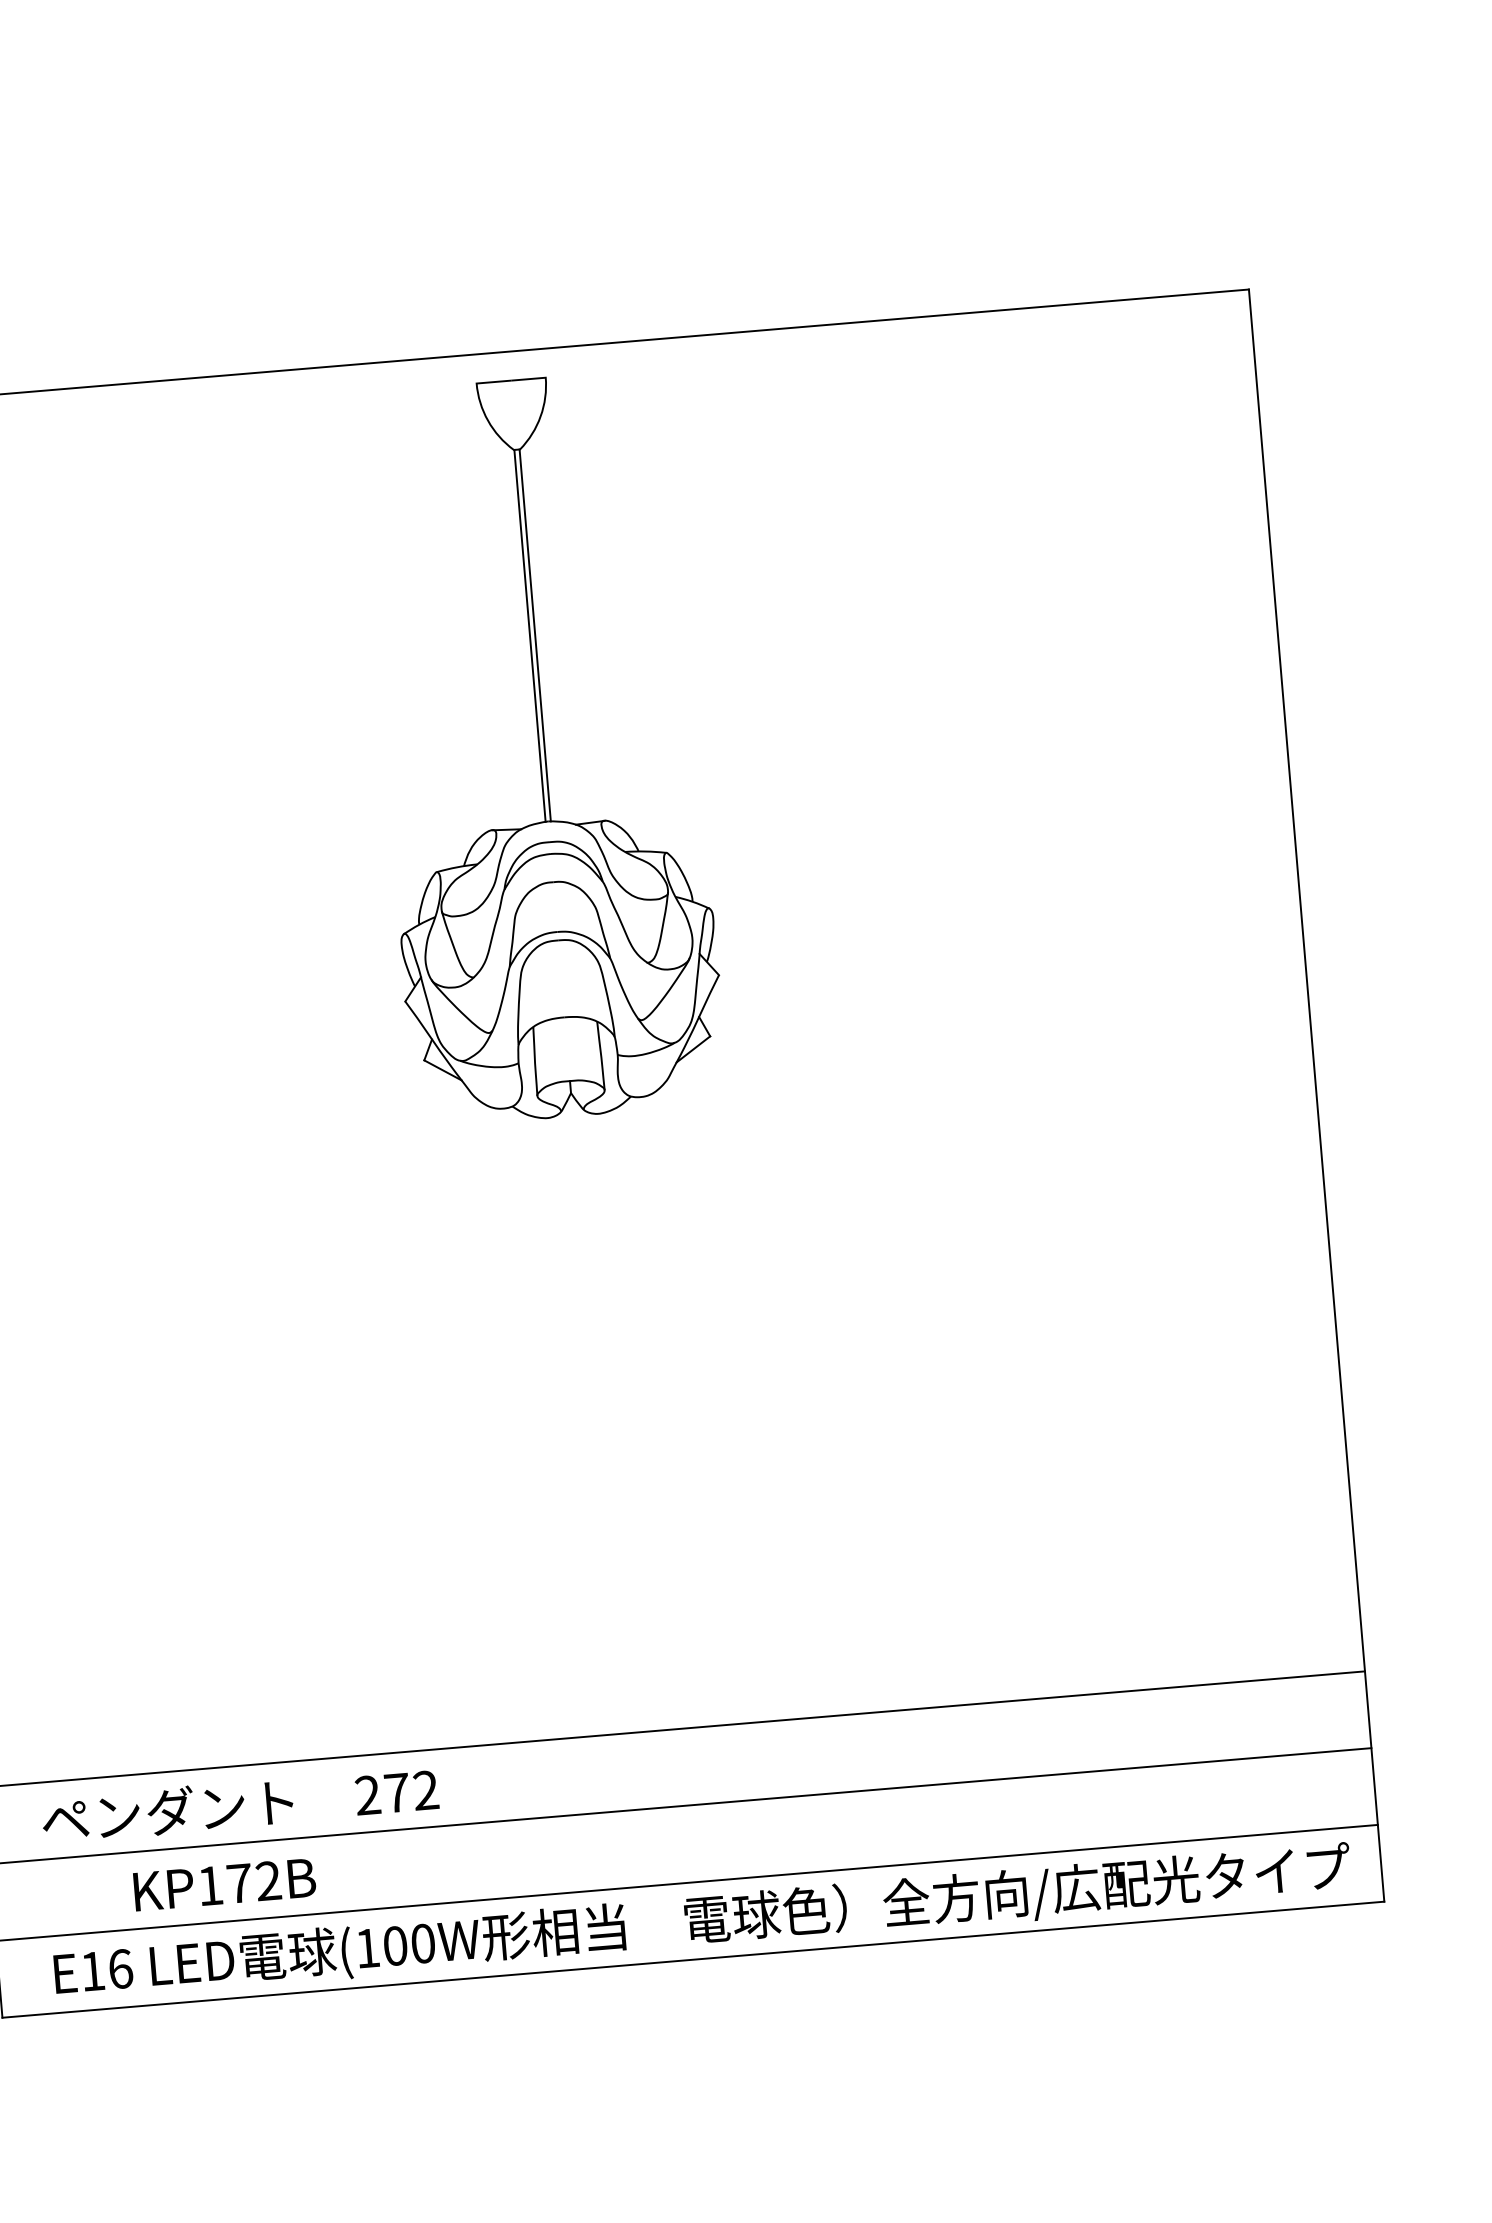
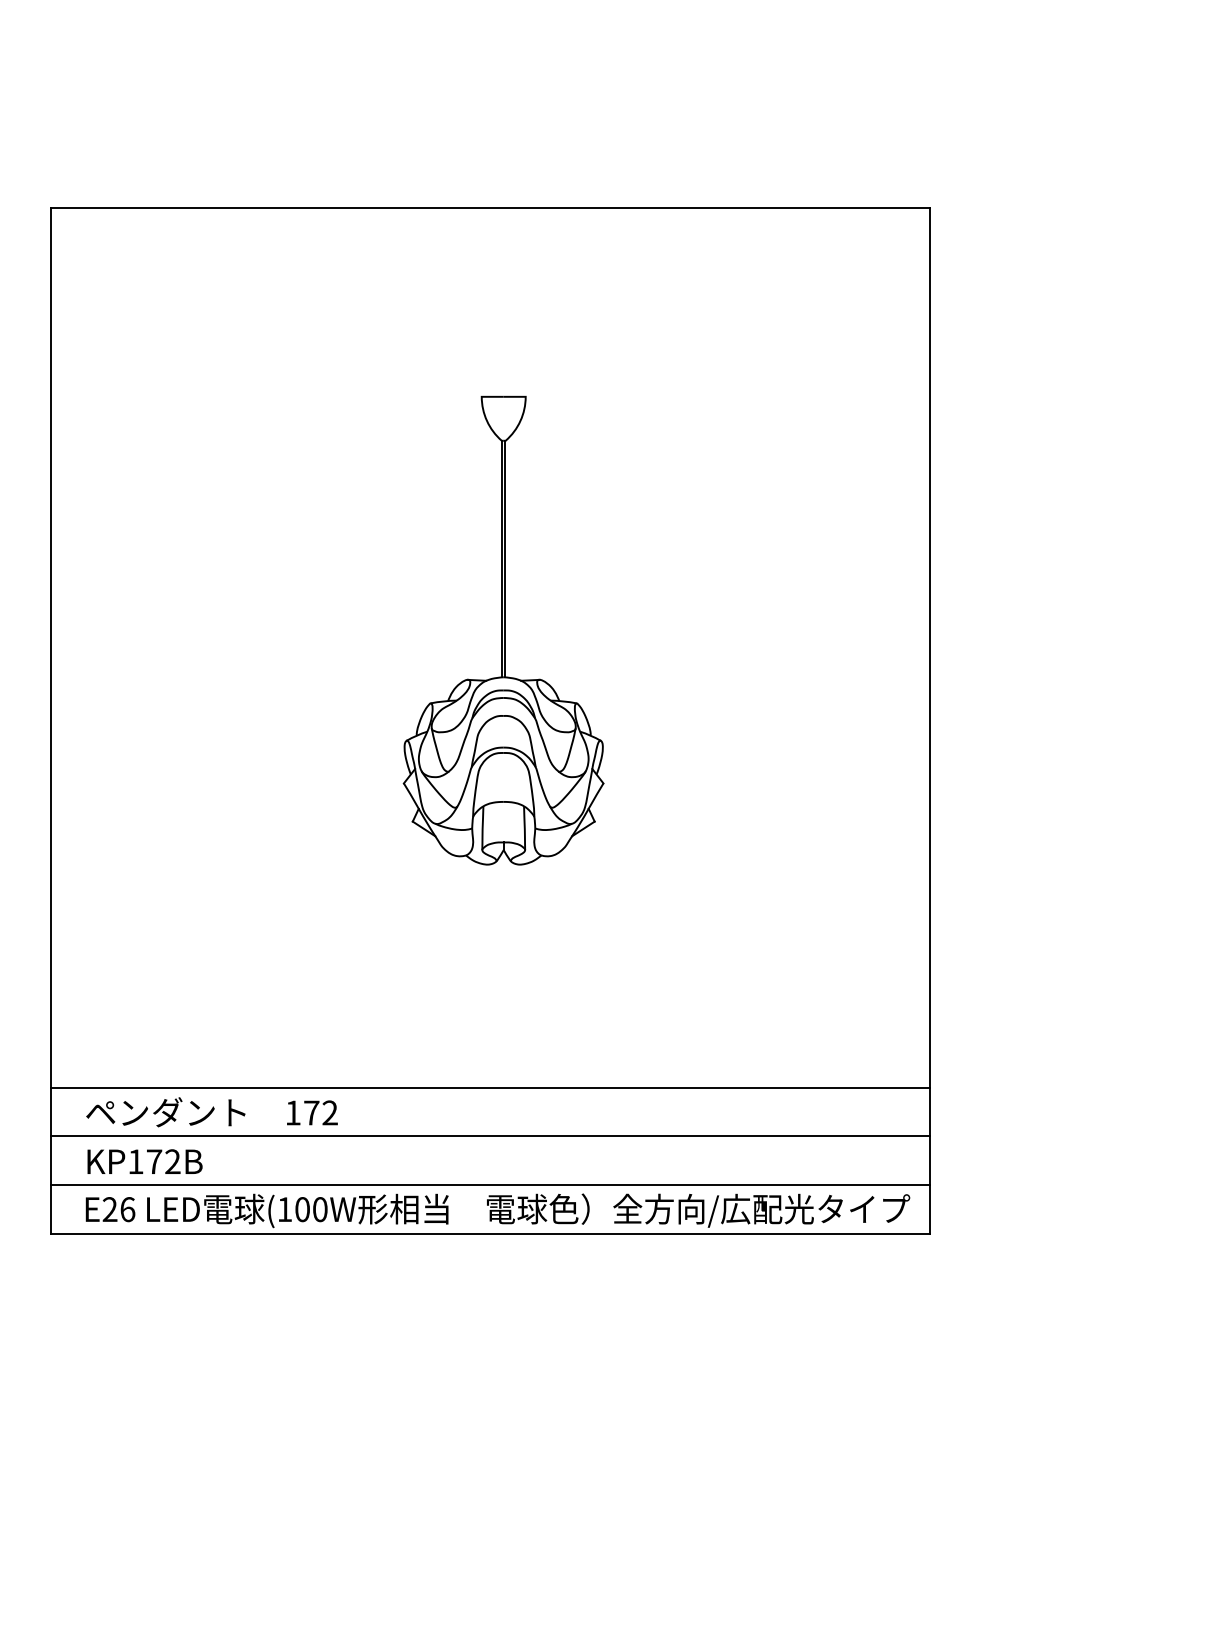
part: (541, 747) -> (503, 630), moved
text: (366, 1794) -> (292, 1112), 272 -> 172
text: (223, 1884) -> (144, 1161), moved
text: (91, 1971) -> (109, 1209), E16 -> E26

